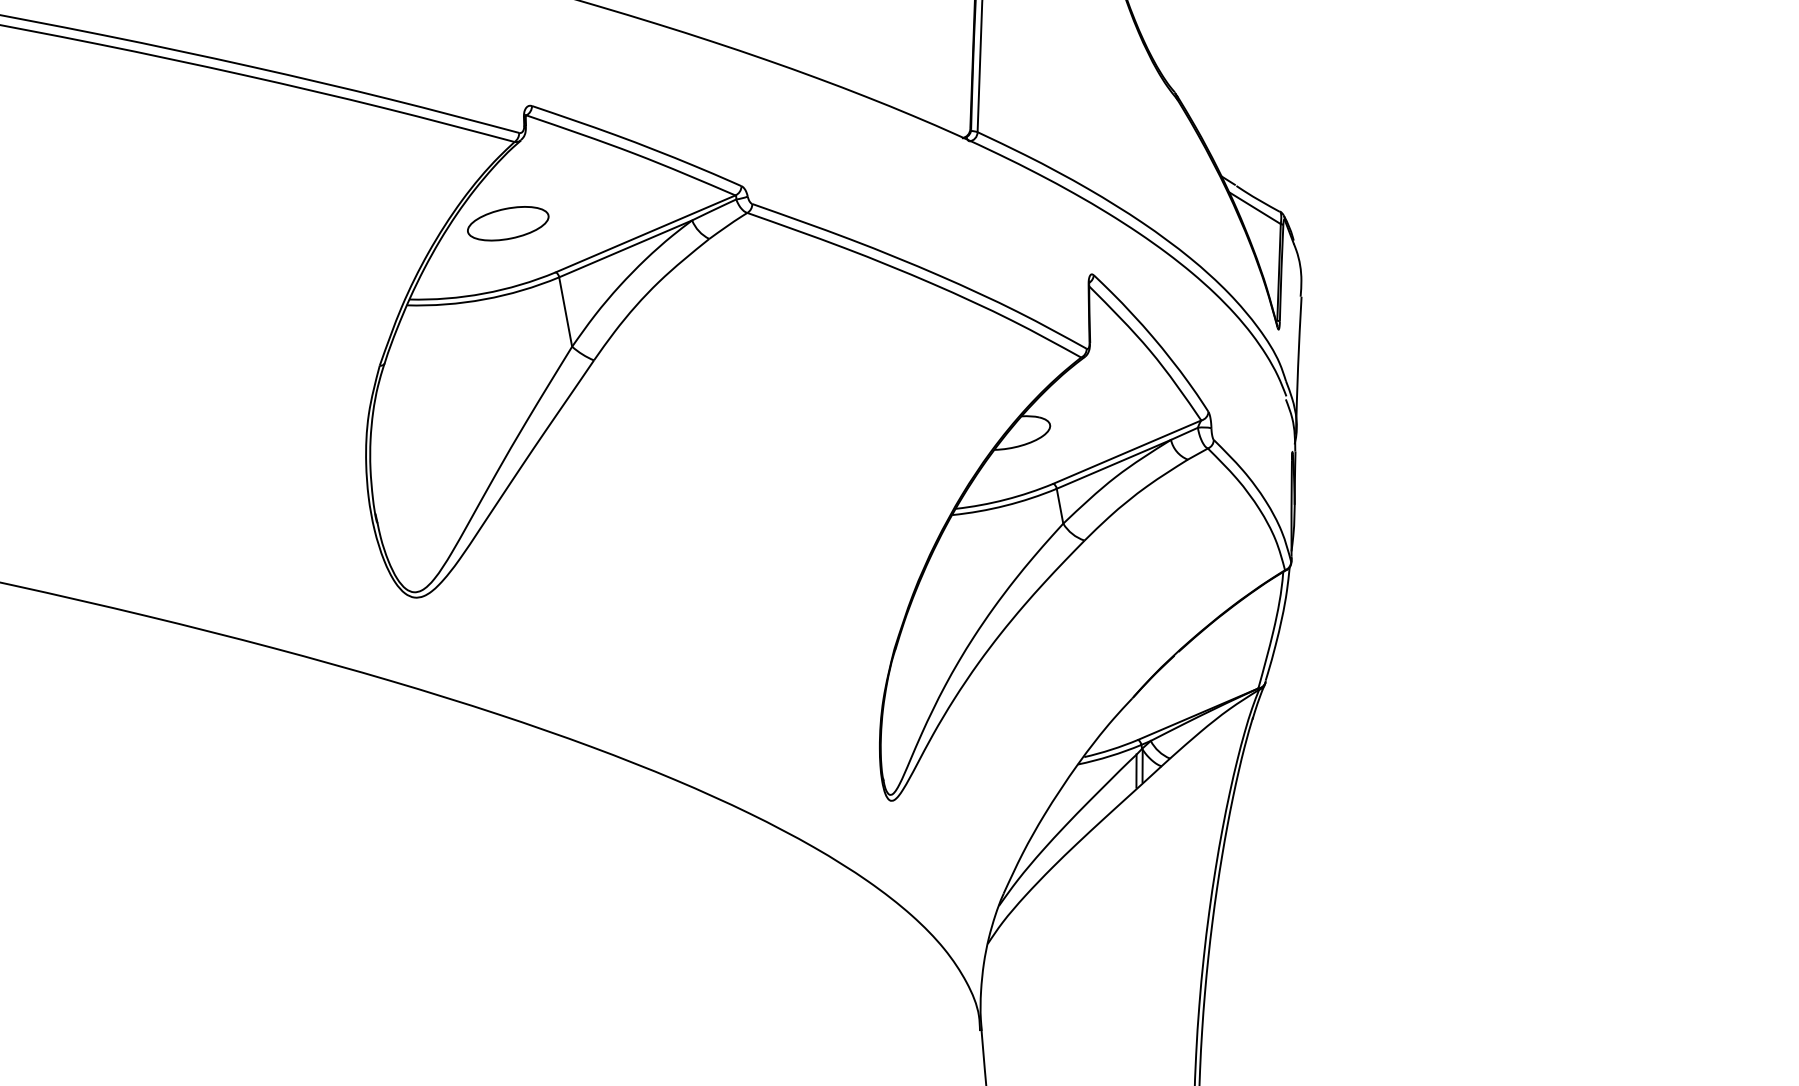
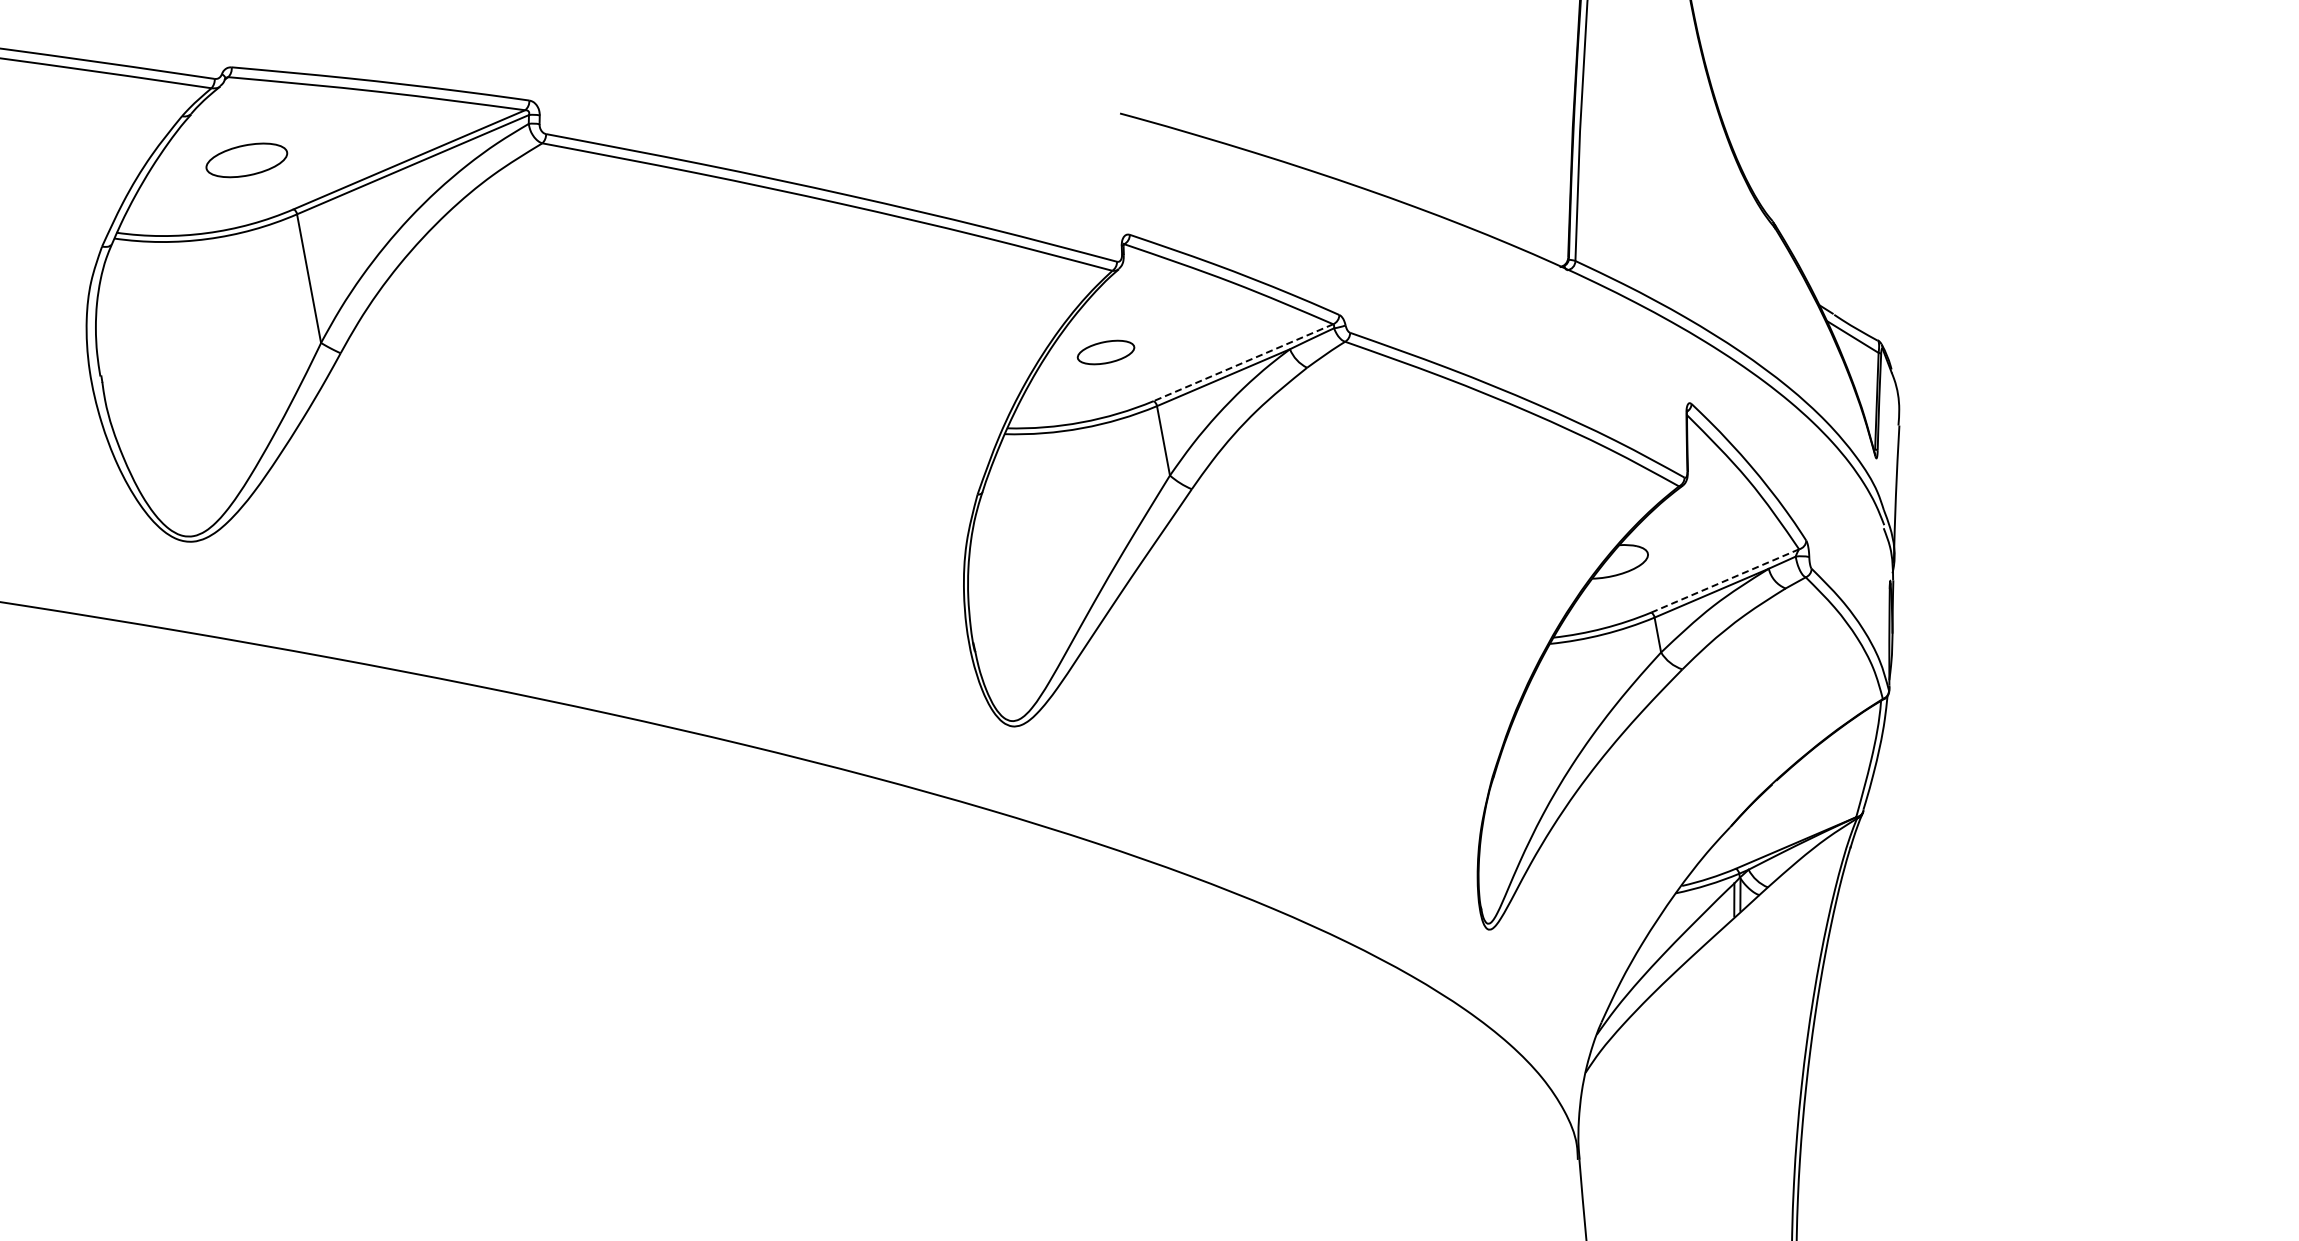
part: (507, 223) -> (1105, 352), size x0.7
line: (645, 233) -> (1243, 362), solid -> dashed
line: (1126, 452) -> (1724, 581), solid -> dashed

